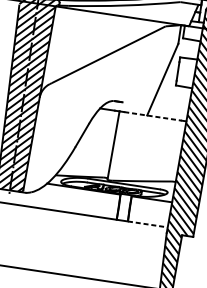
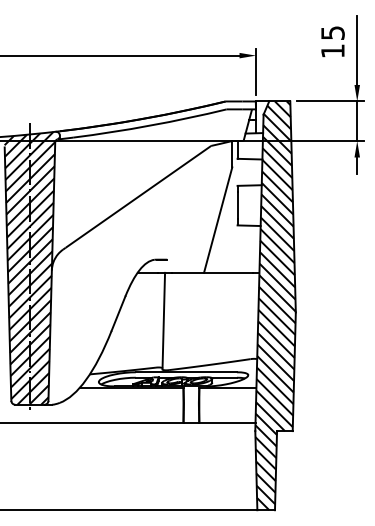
line: (153, 116) -> (212, 272), dashed -> solid
line: (147, 224) -> (227, 423), dashed -> solid

